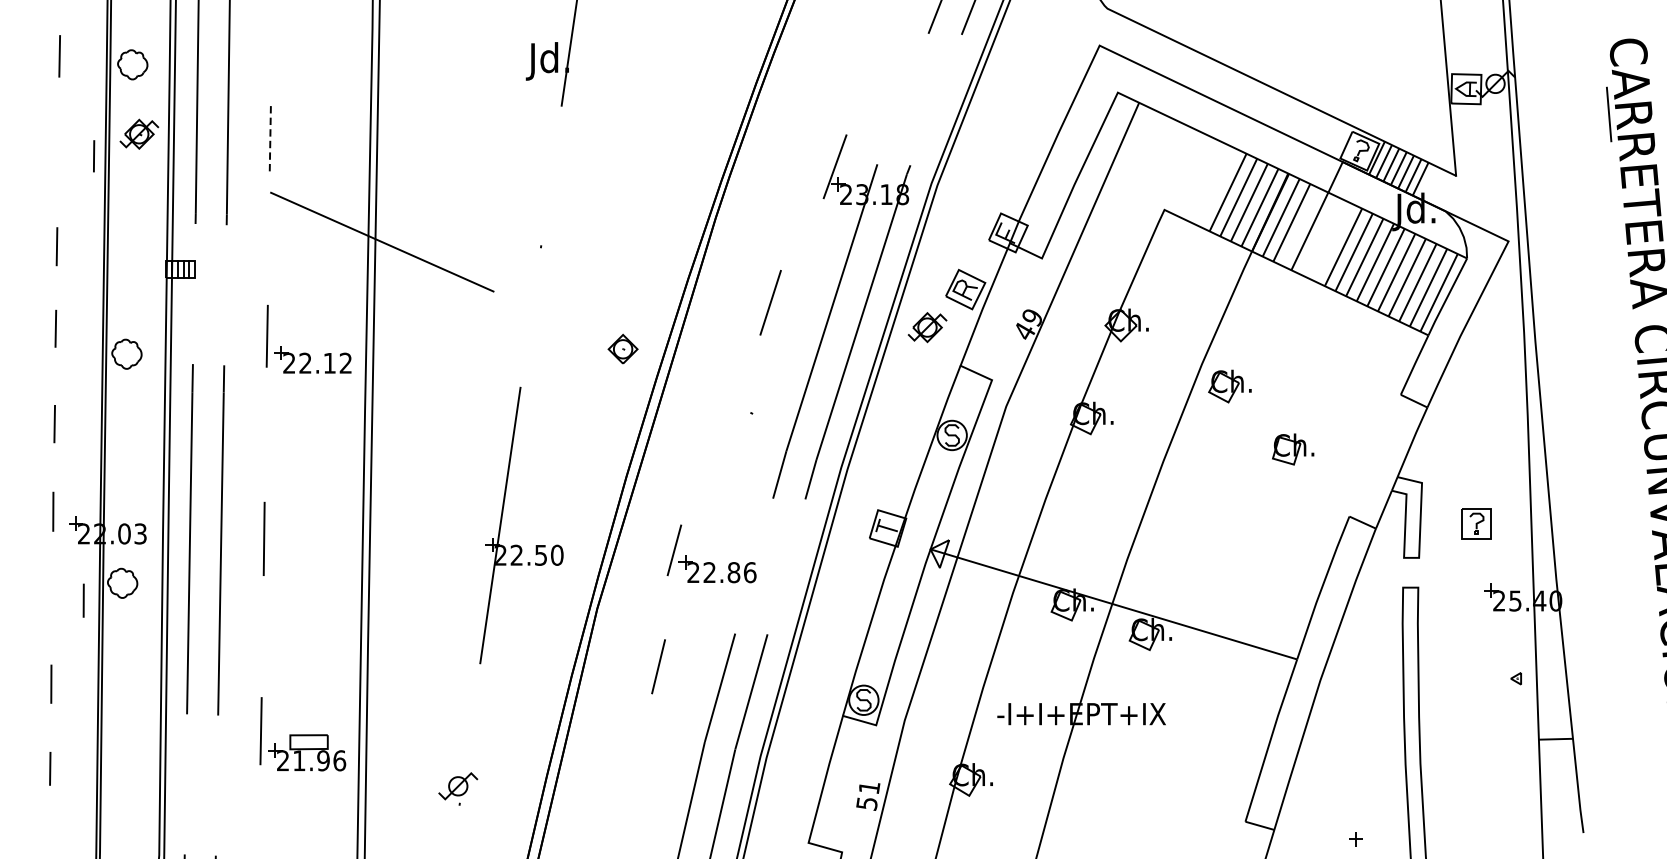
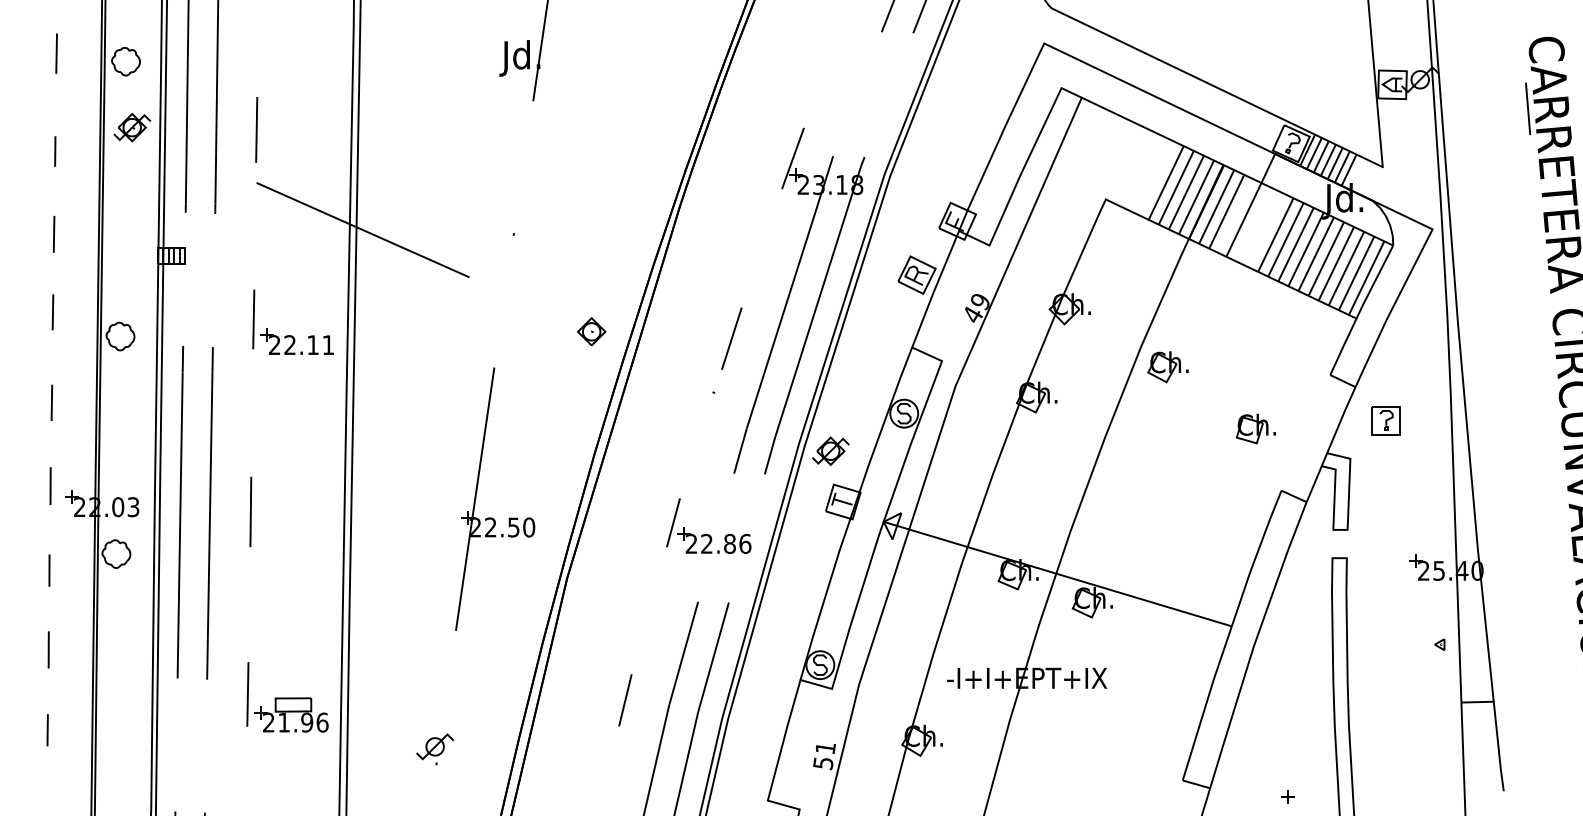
line: (270, 136) -> (256, 129), dashed -> solid
line: (94, 156) -> (55, 151), moved
line: (770, 302) -> (731, 338), moved
part: (927, 326) -> (830, 450), moved
text: (344, 362) -> (327, 344), 22.12 -> 22.11
part: (1292, 448) -> (1255, 428), moved
part: (1475, 523) -> (1385, 420), moved
part: (709, 561) -> (706, 533), moved
line: (83, 600) -> (49, 570), moved
line: (658, 666) -> (625, 700), moved

